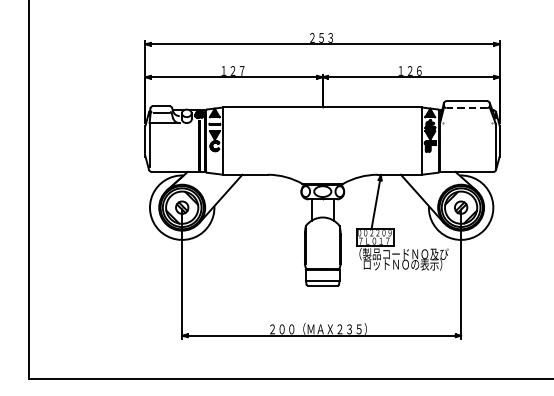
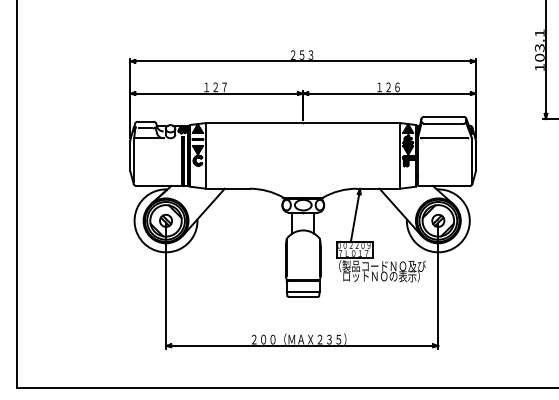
line: (466, 107) -> (443, 123), dashed -> solid
line: (467, 123) -> (444, 138), added

